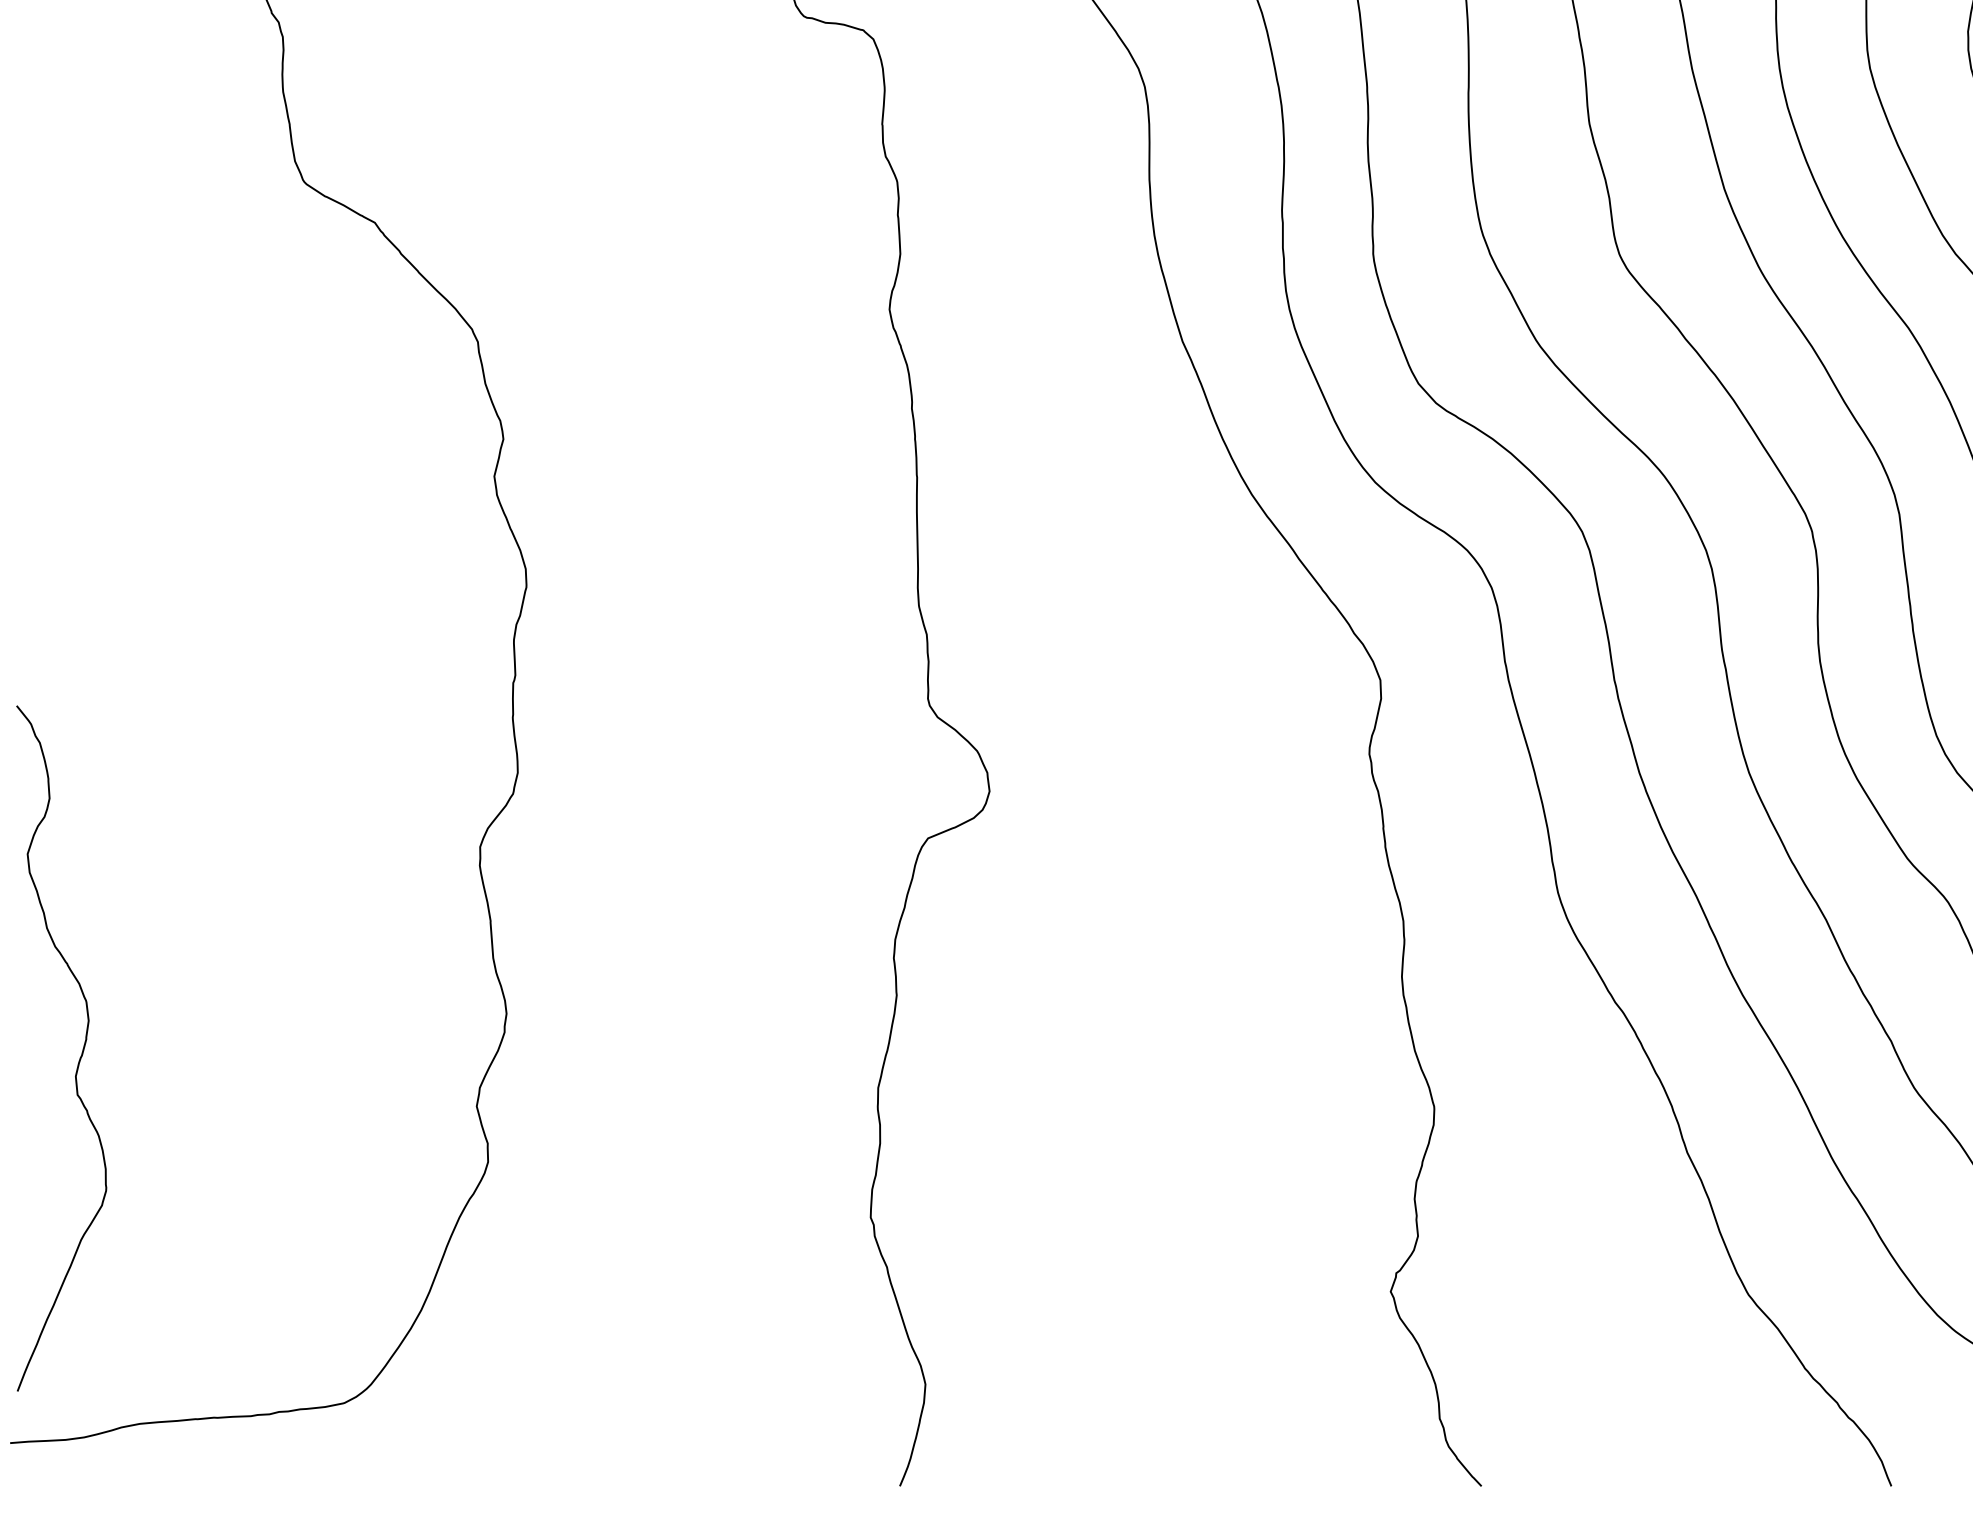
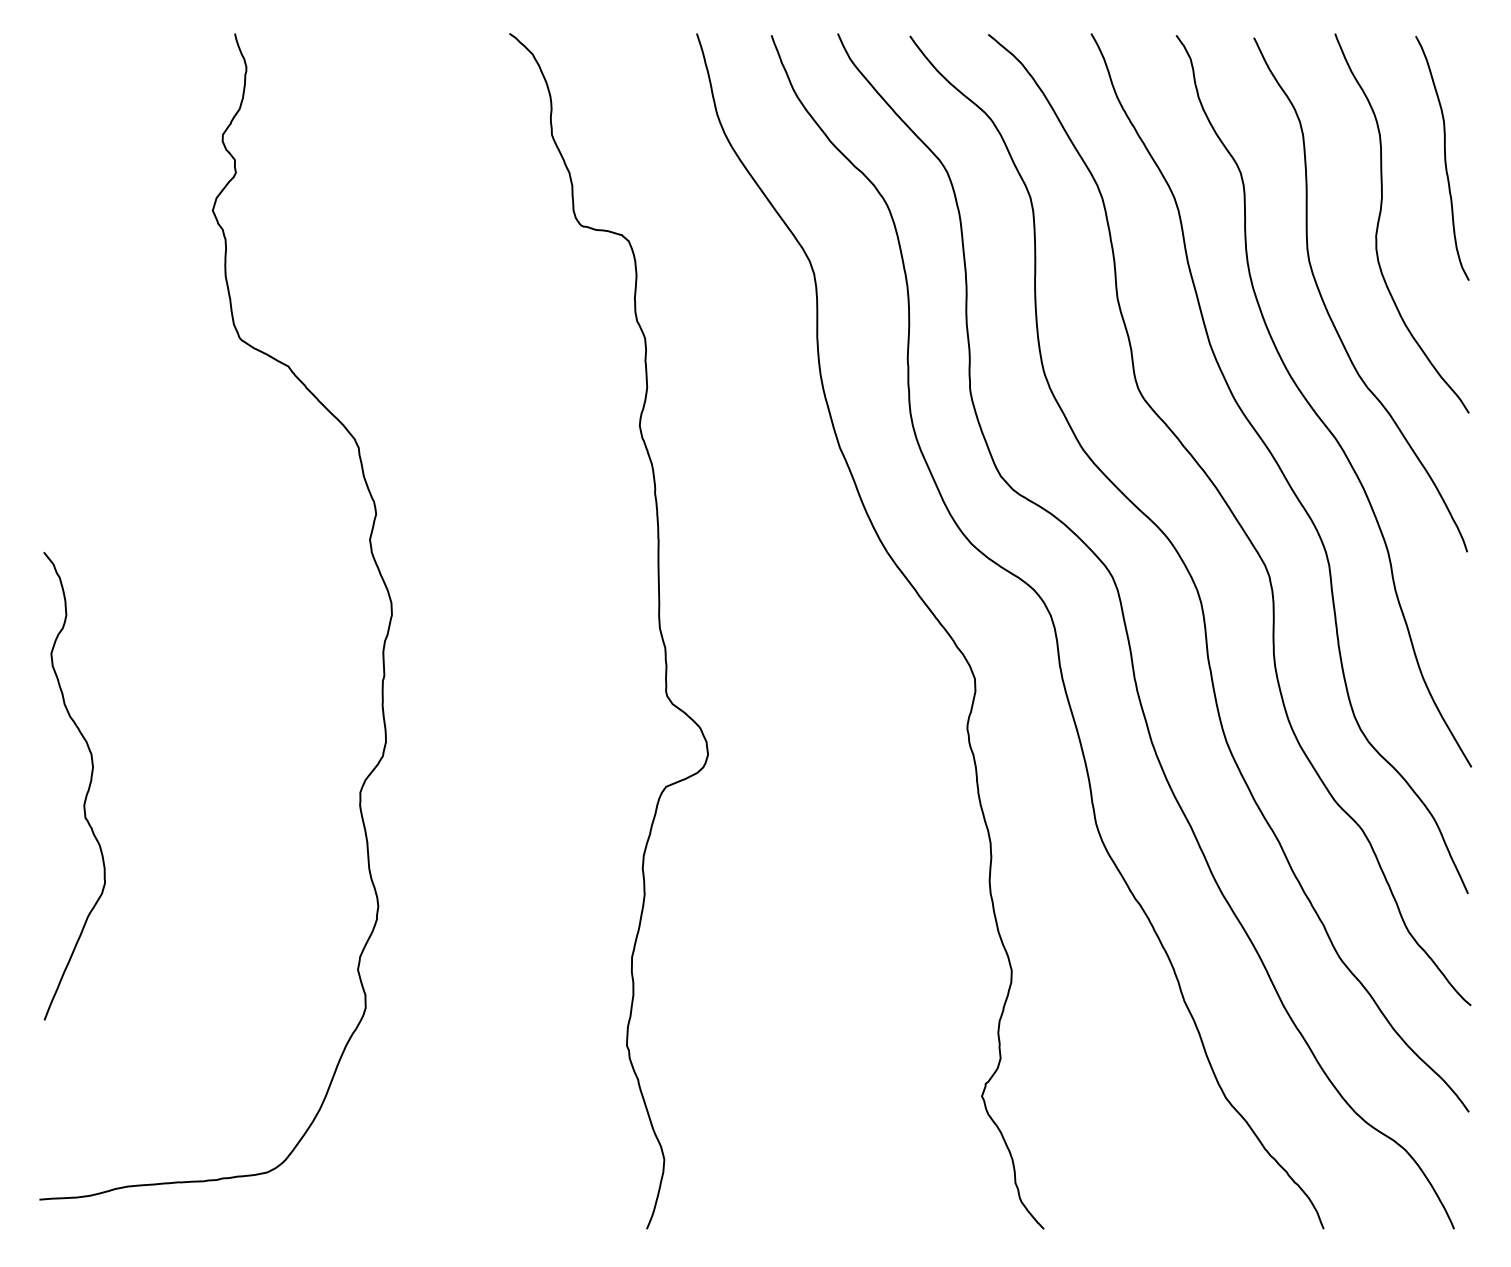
curve: (80, 1053) -> (87, 789), moved

